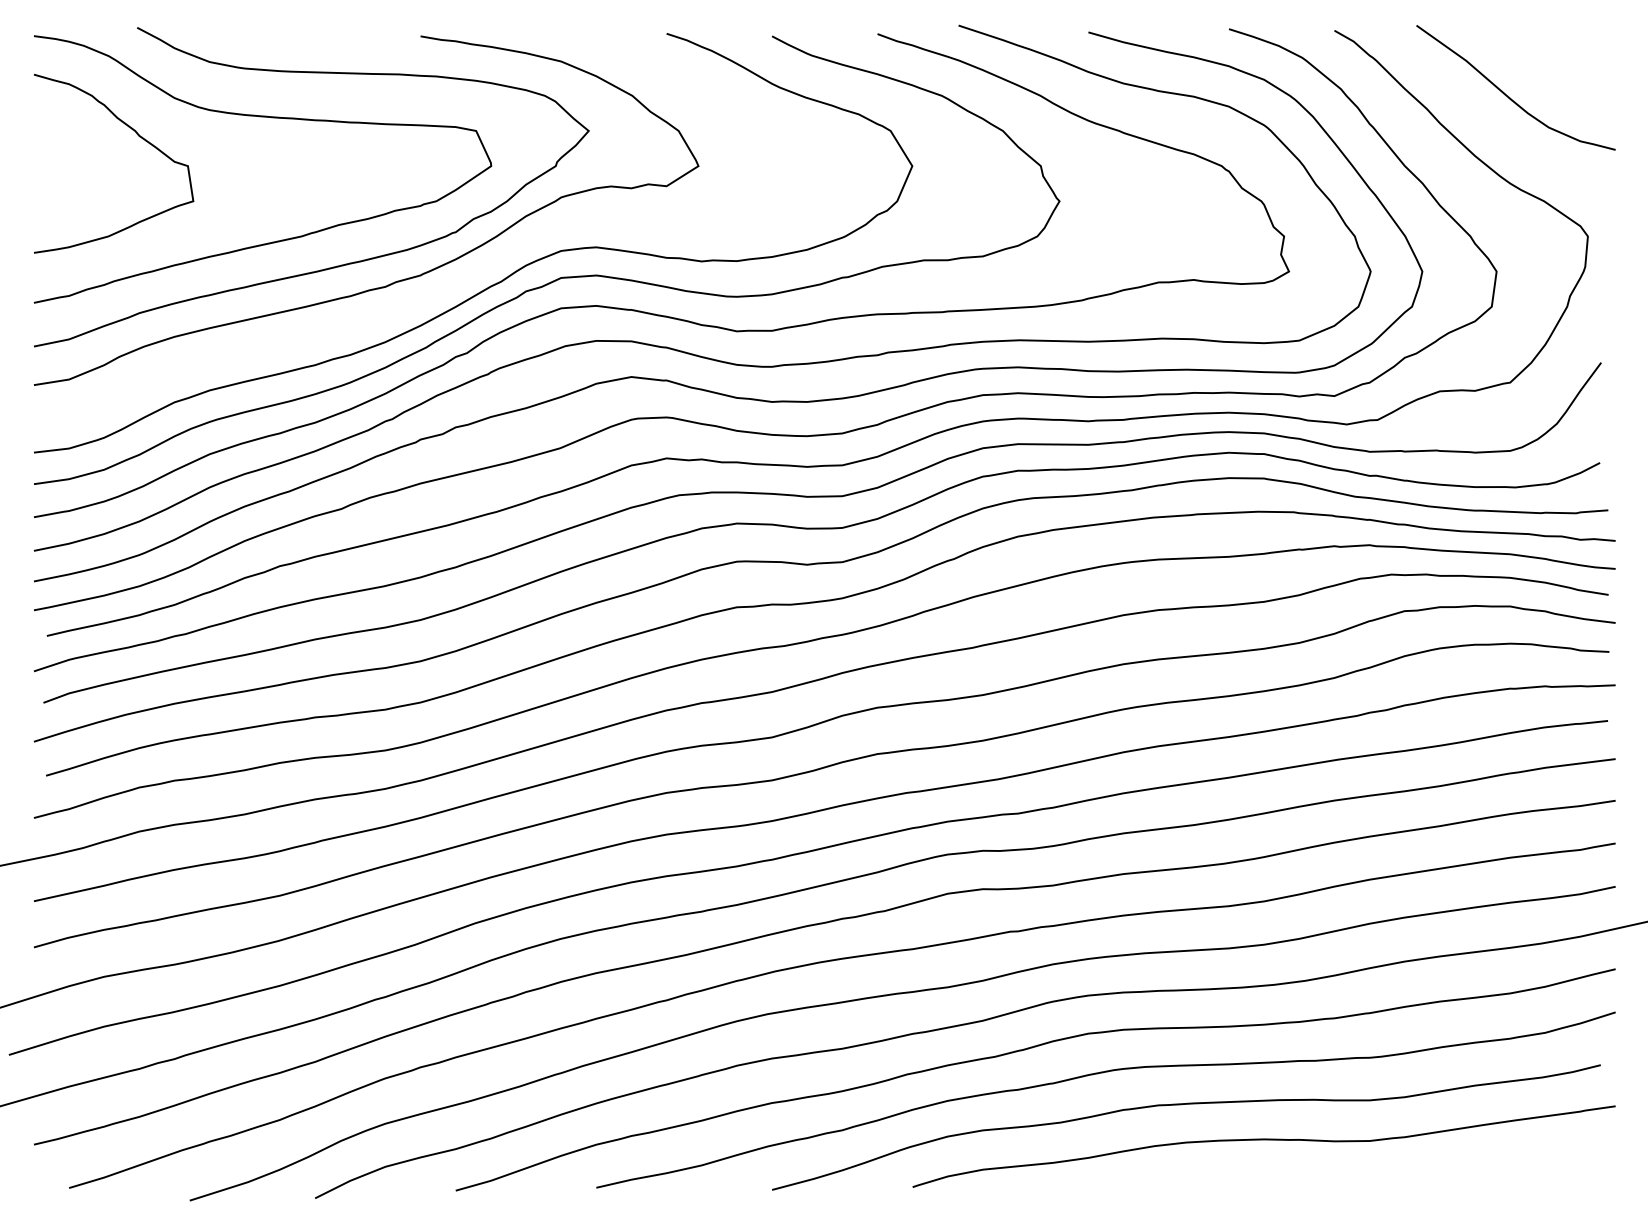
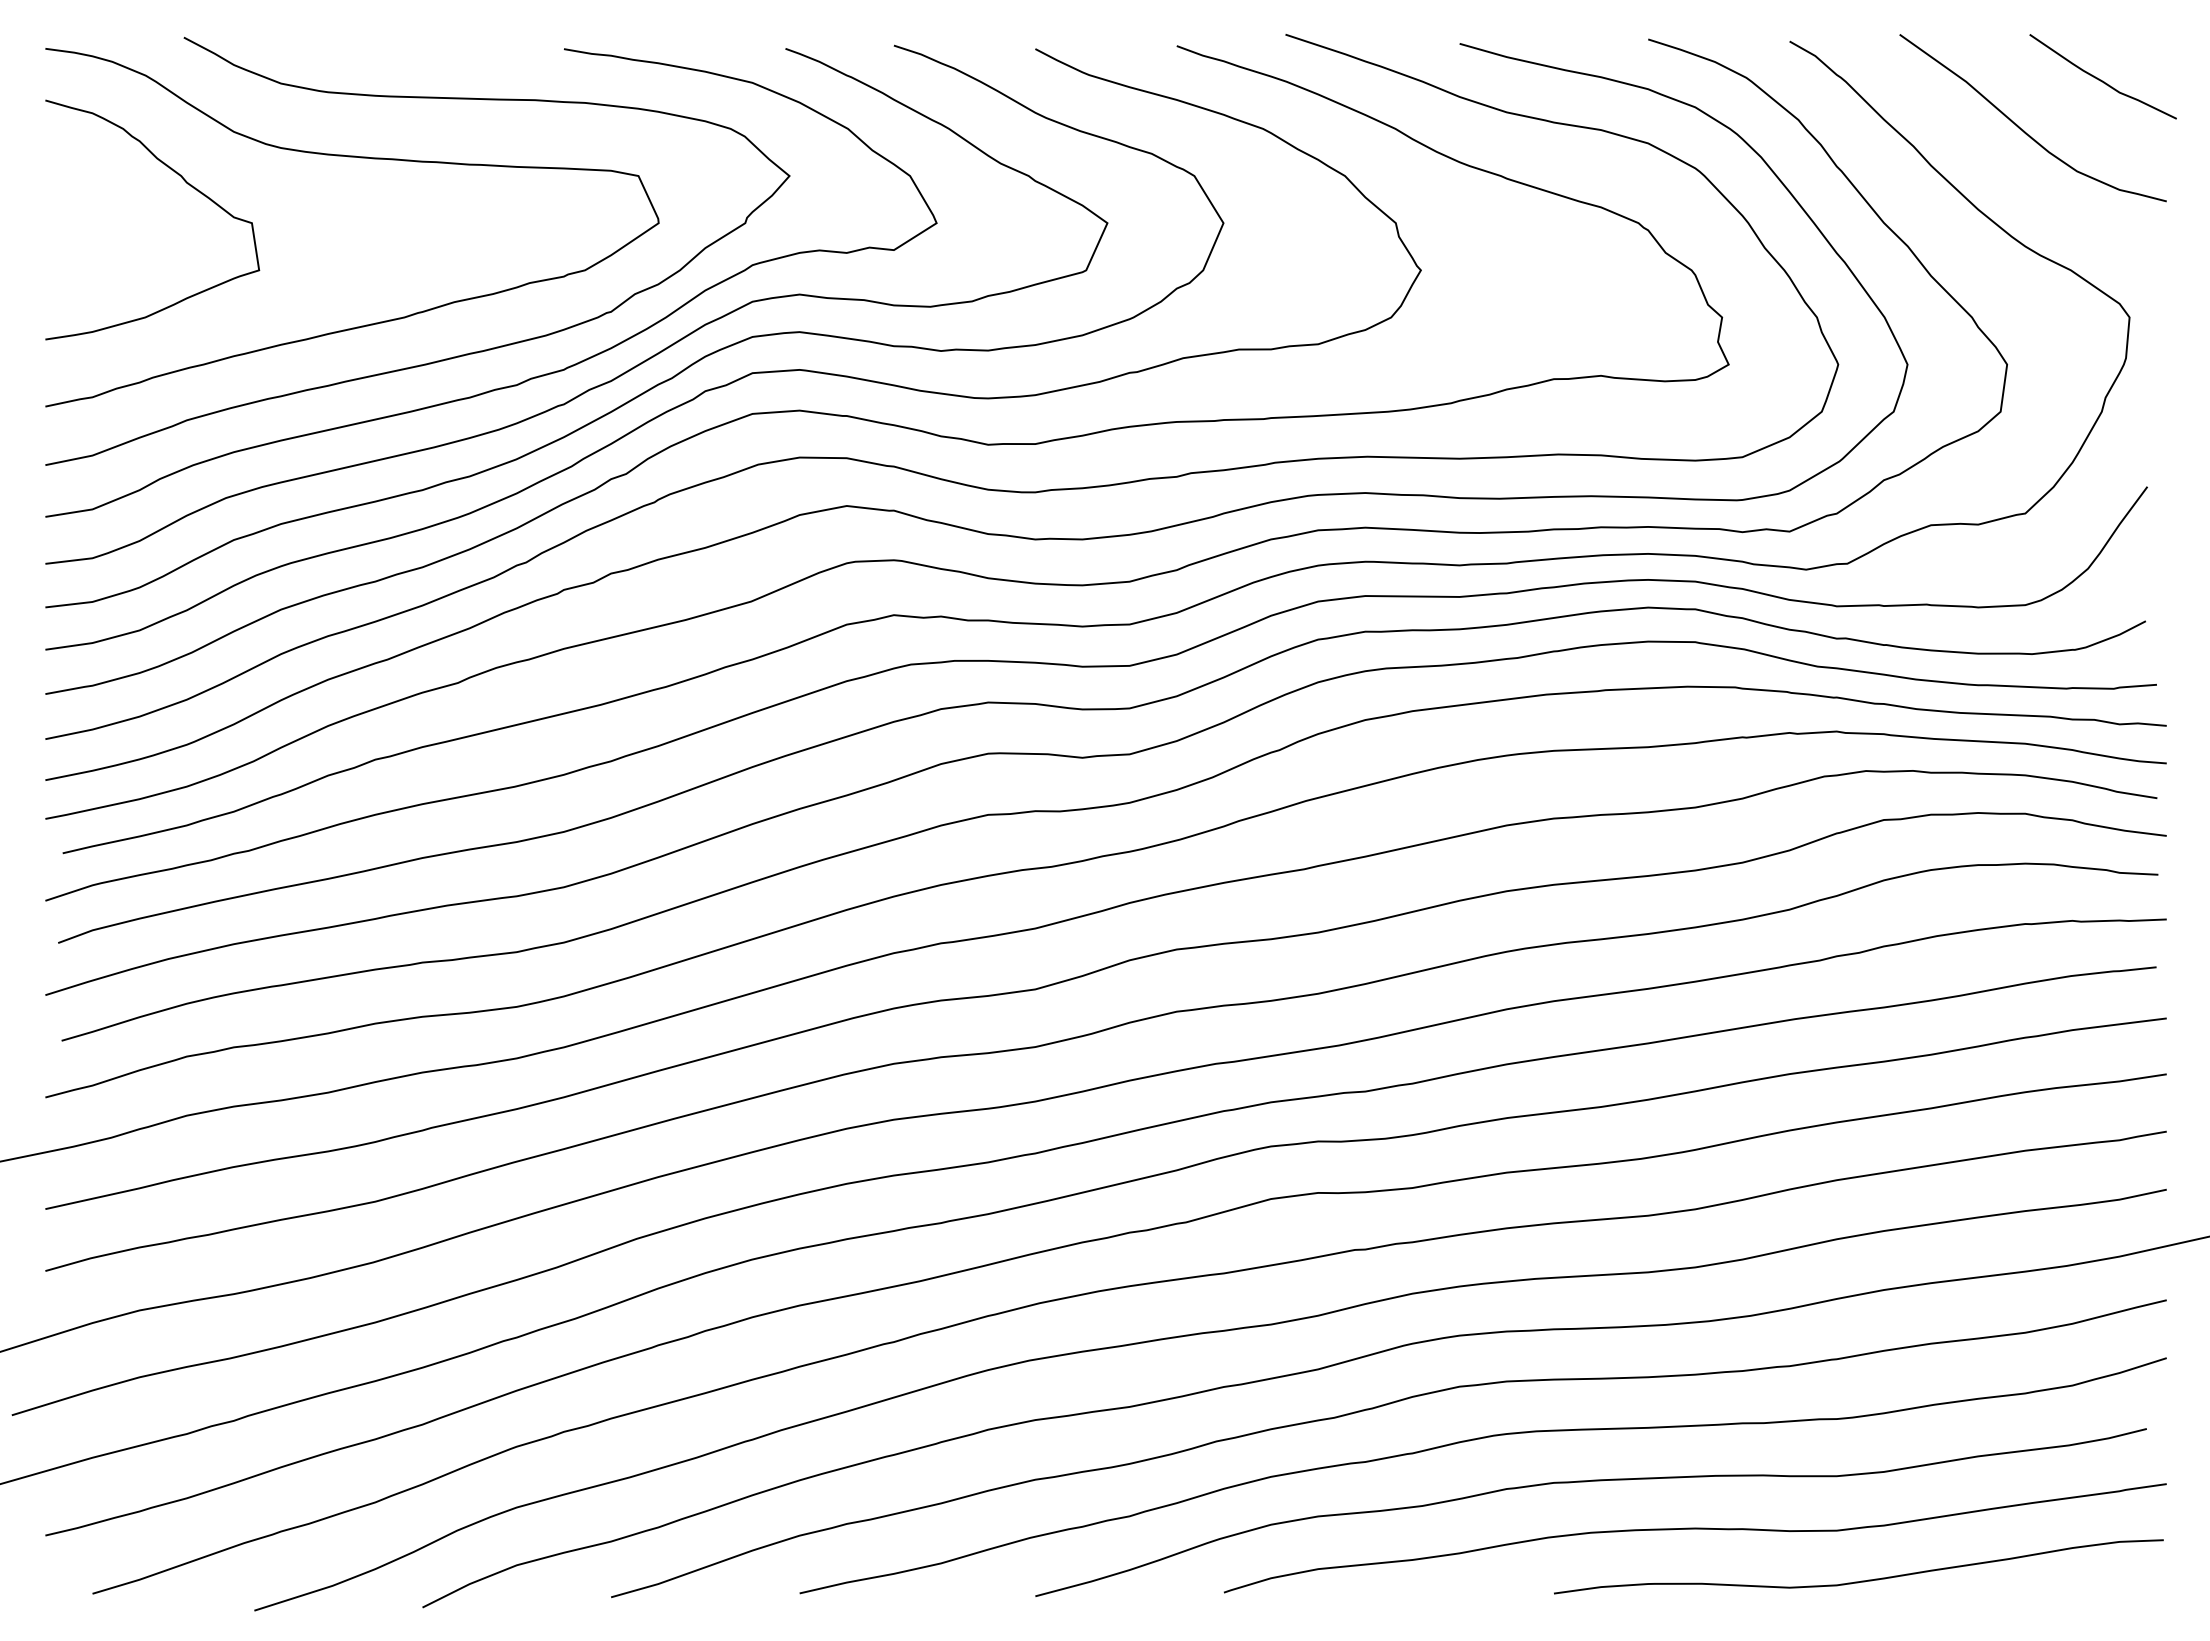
curve: (1566, 59) -> (2101, 79), added
curve: (459, 280) -> (616, 376), added
curve: (1388, 1178) -> (1861, 1580), added

